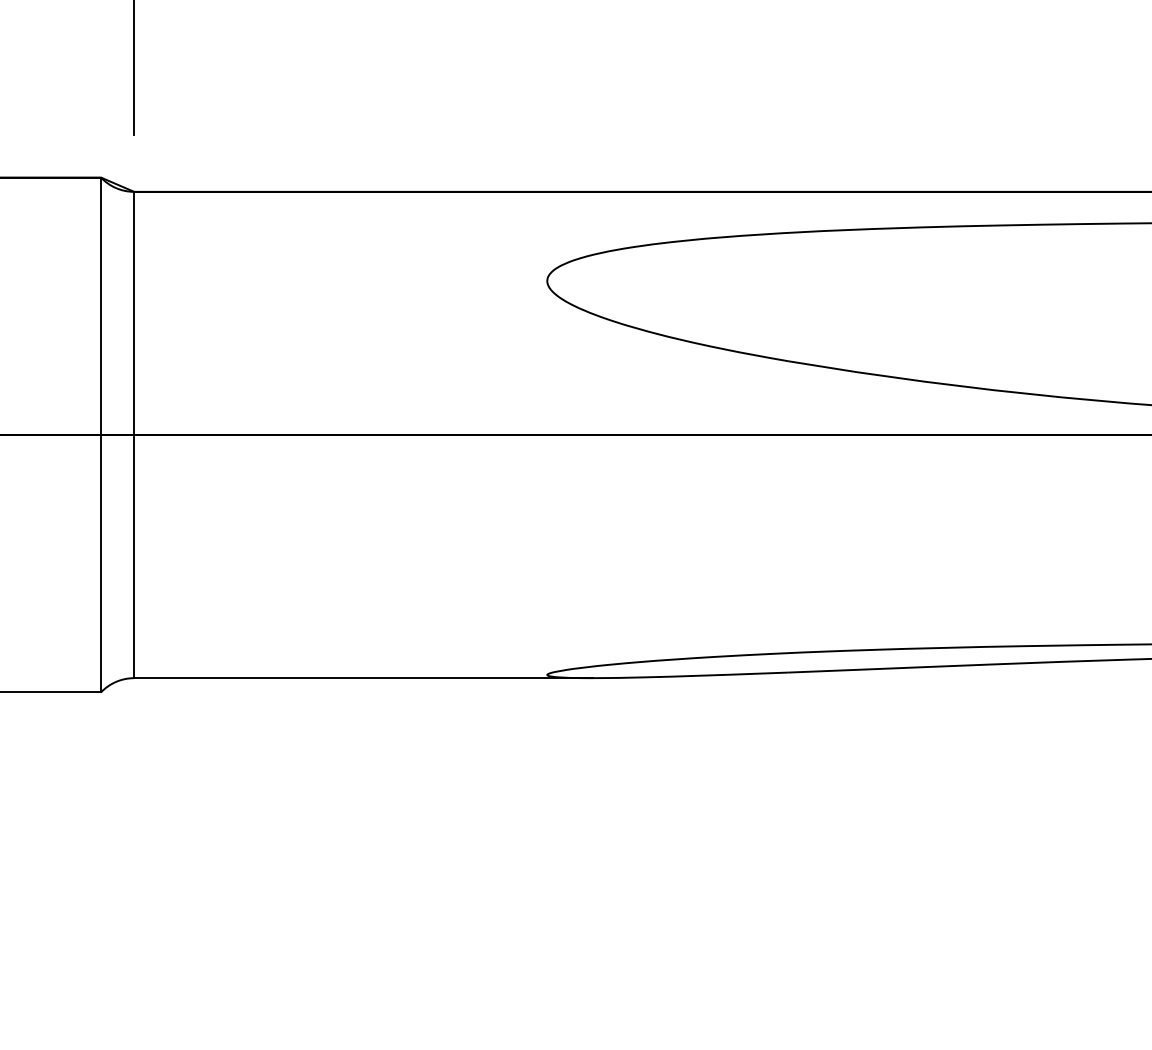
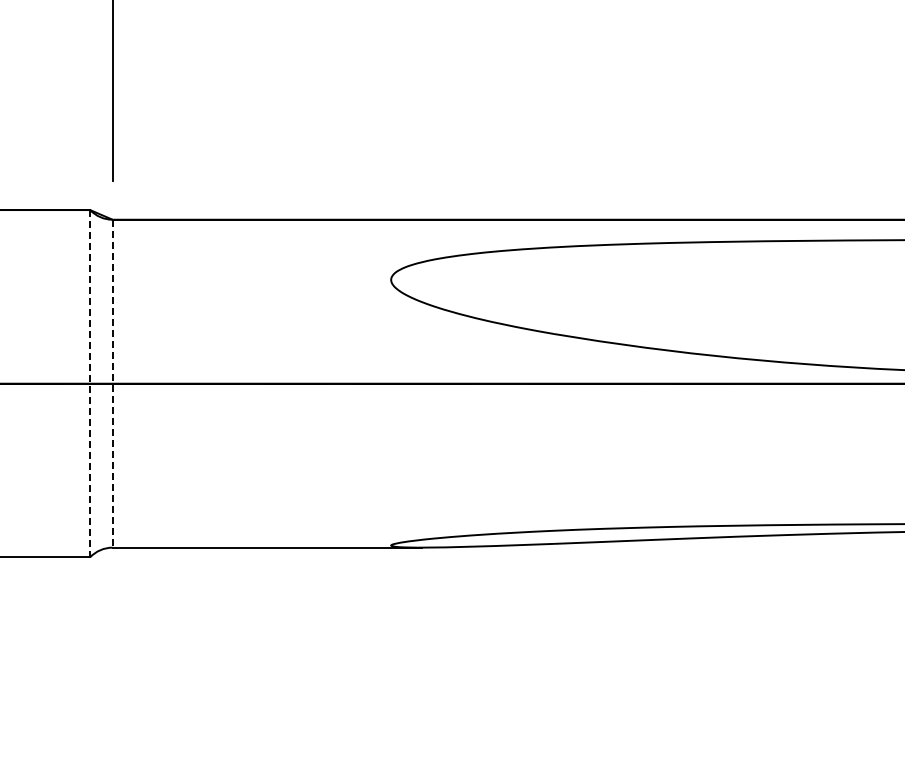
line: (101, 434) -> (90, 383), solid -> dashed
line: (134, 434) -> (112, 383), solid -> dashed

